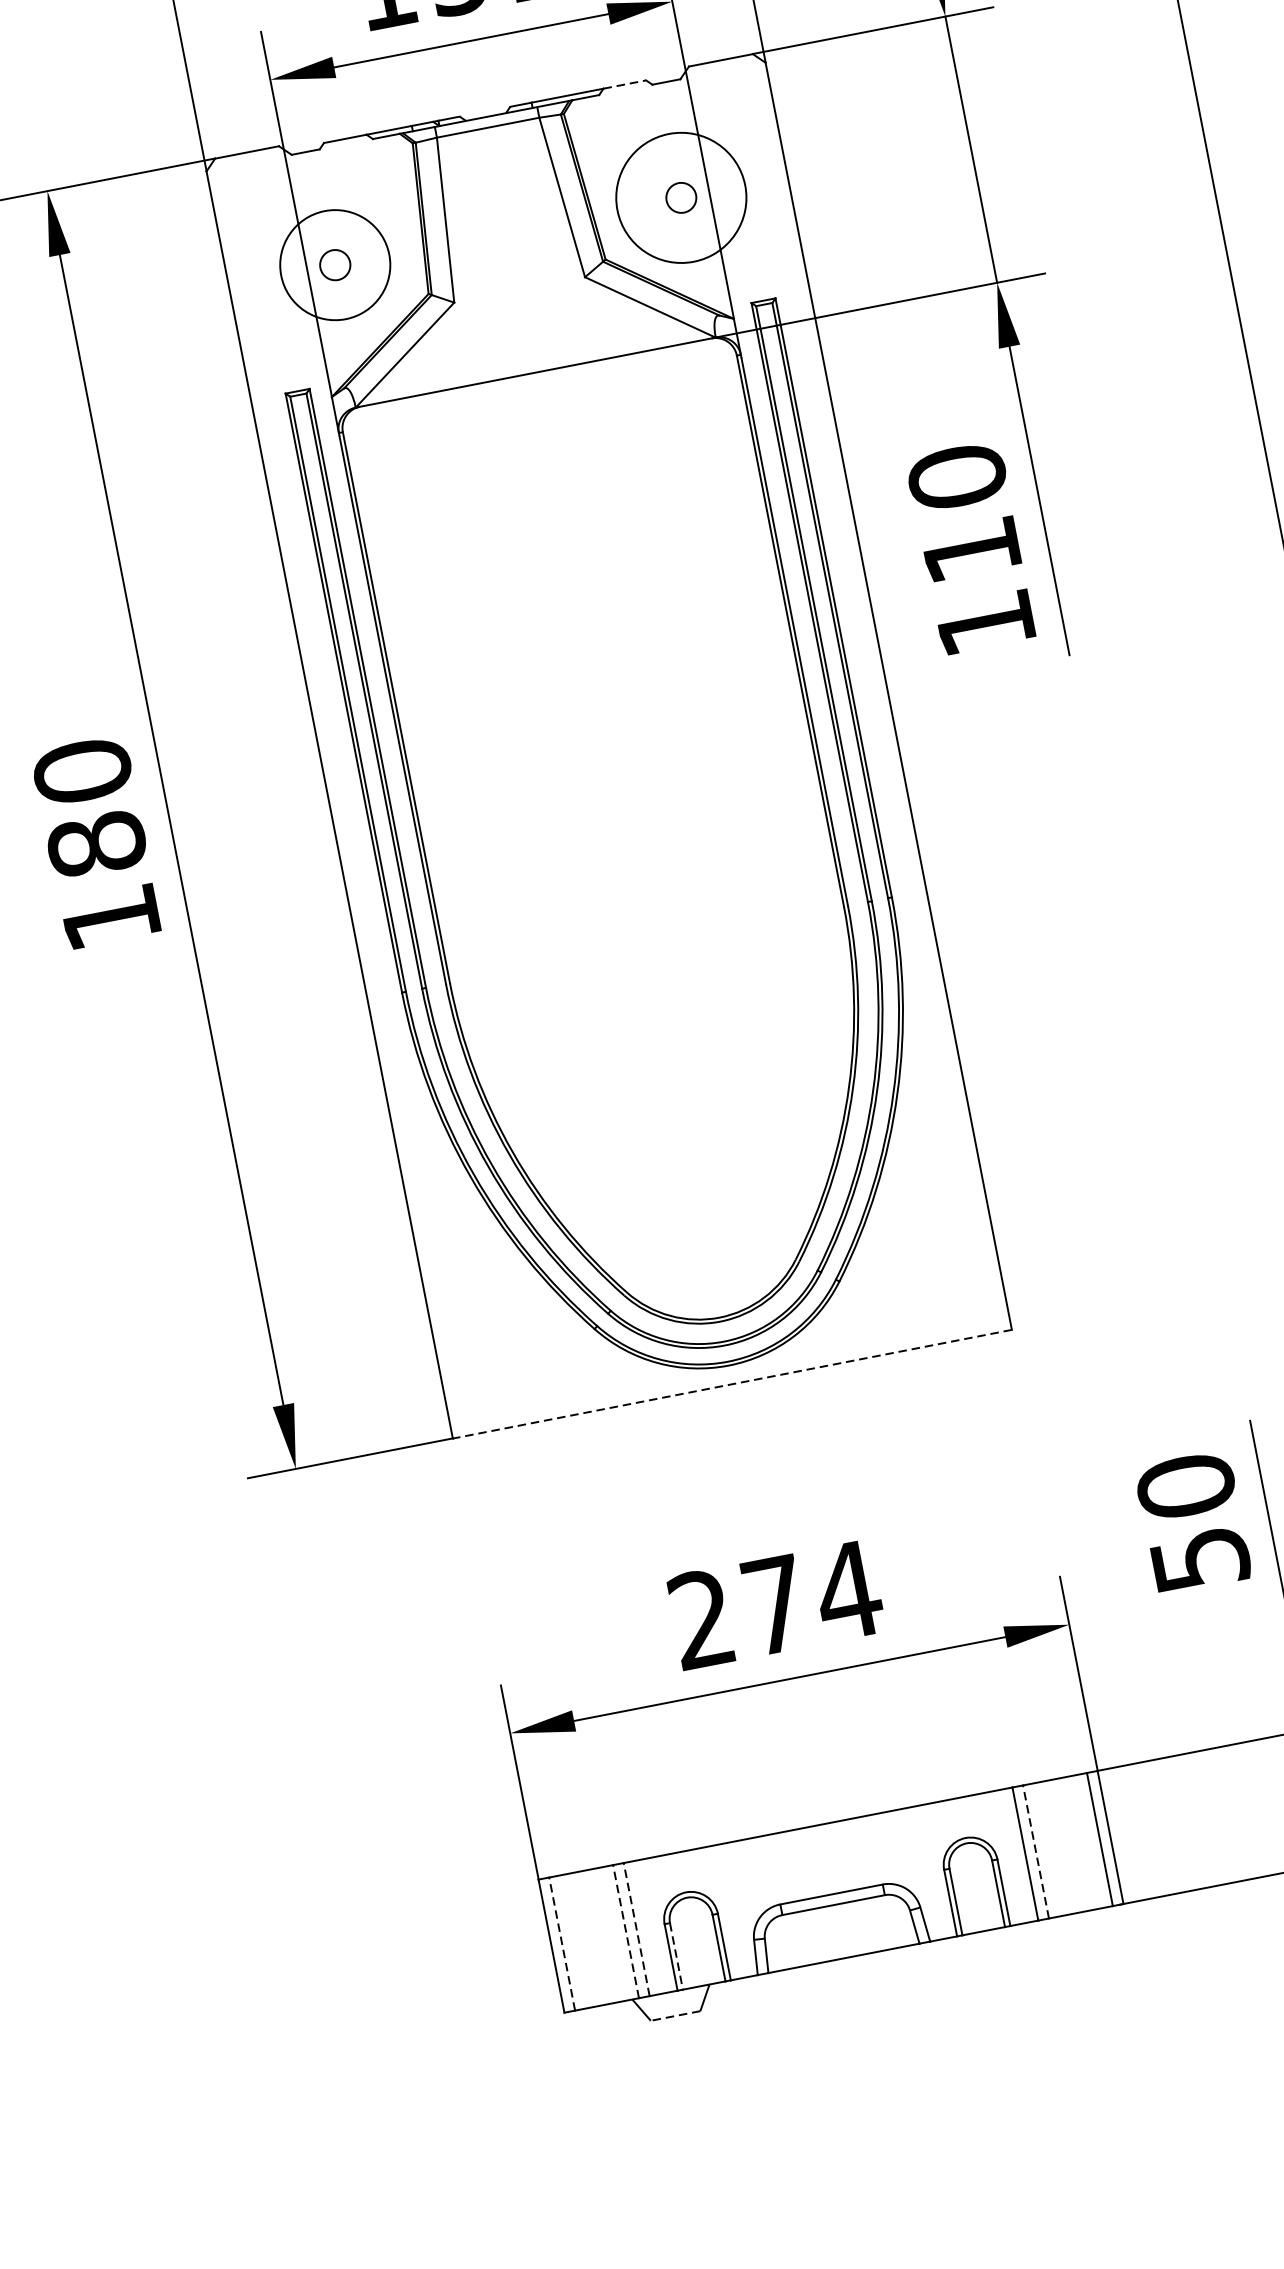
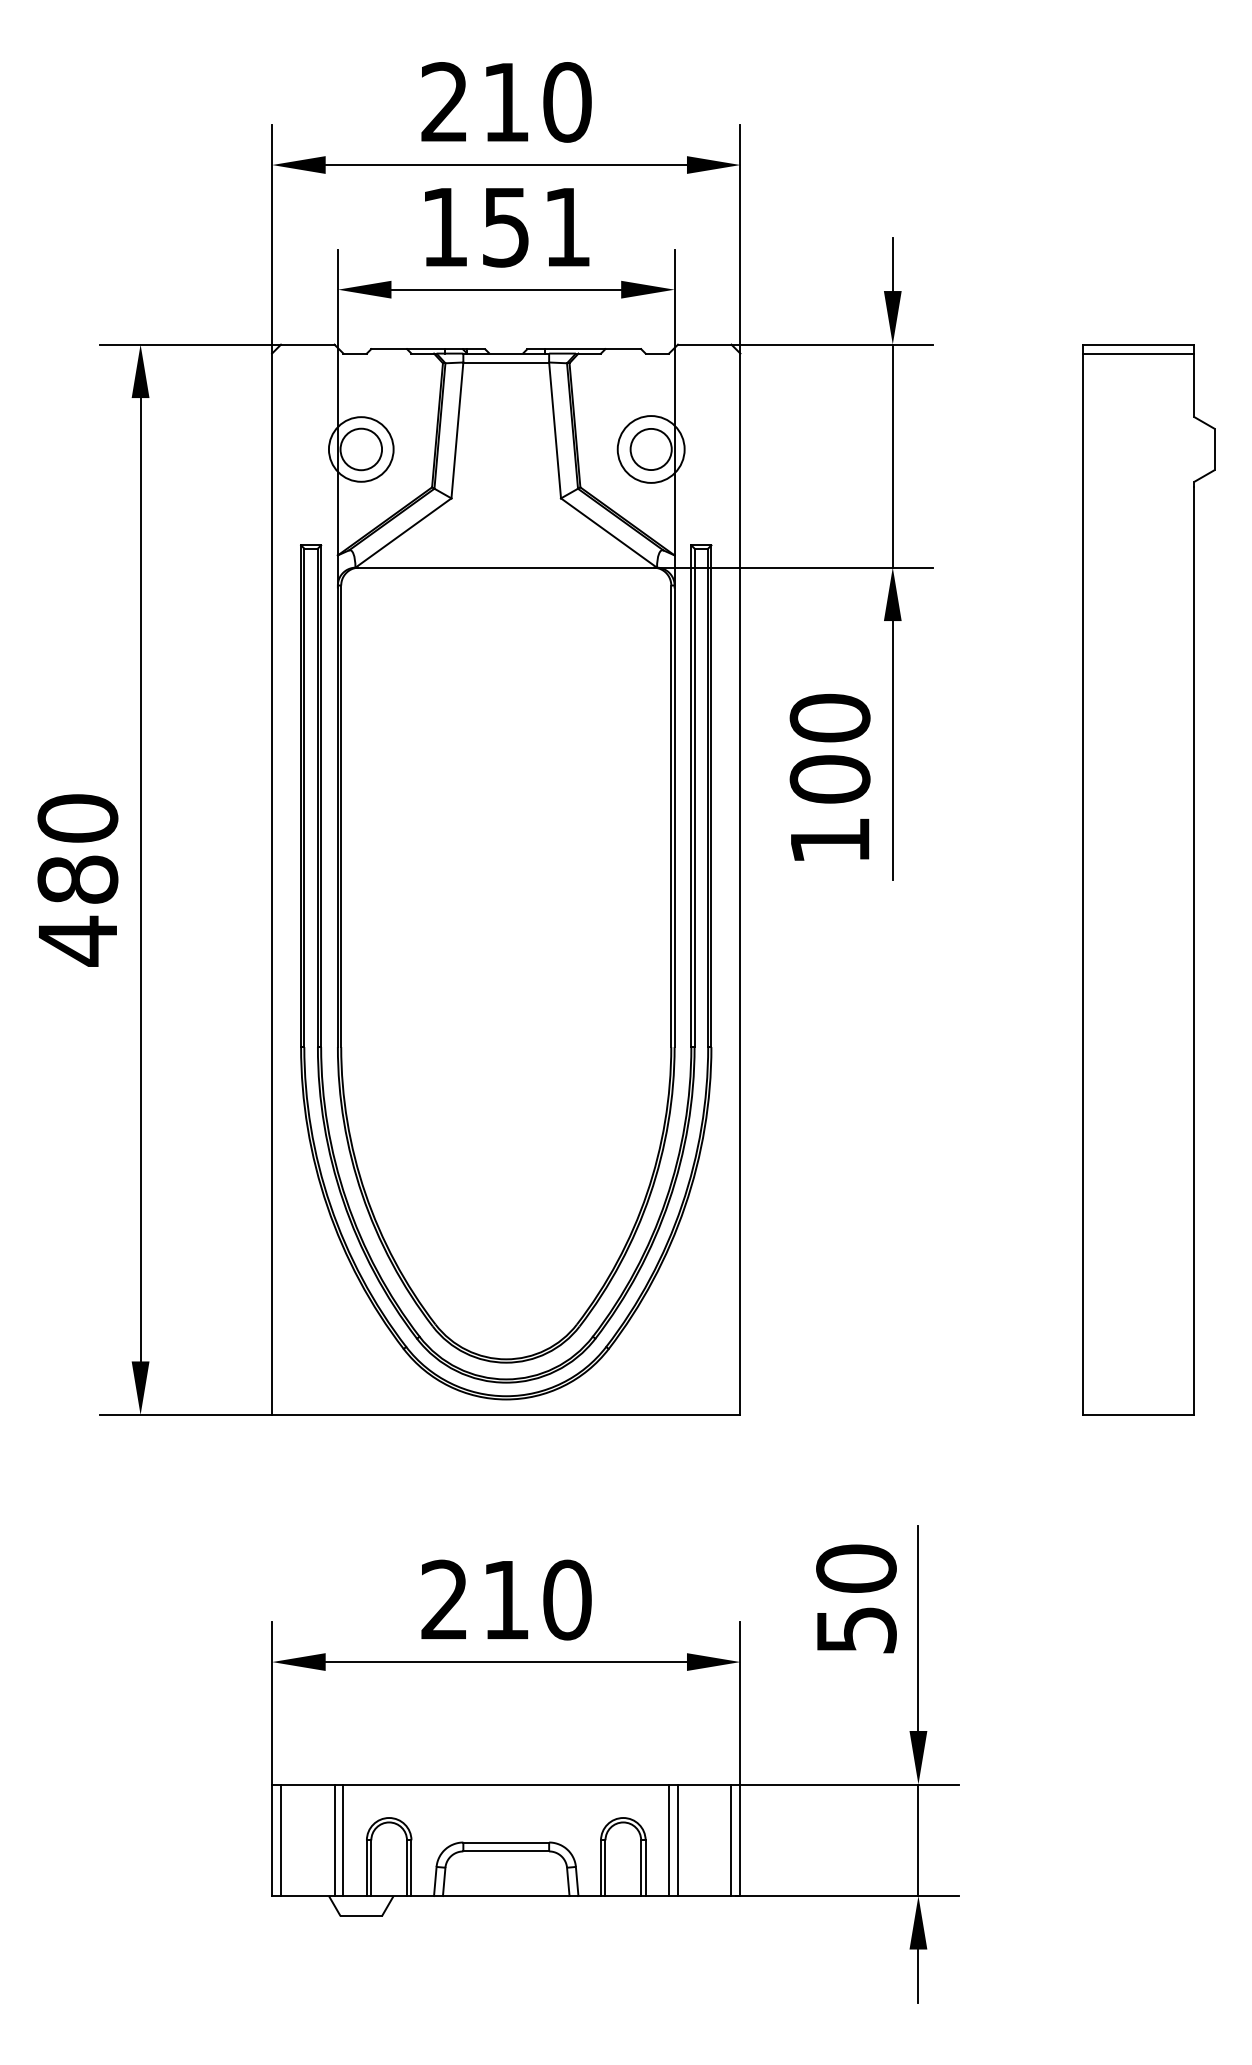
line: (625, 84) -> (623, 349), dashed -> solid
circle: (680, 198) -> (650, 449), size x0.62
circle: (680, 198) -> (650, 449), size x1.67
circle: (334, 265) -> (360, 449), size x0.71
circle: (335, 265) -> (361, 449), size x1.67
text: (970, 550) -> (829, 779), 110 -> 100
text: (110, 917) -> (77, 940), 180 -> 480
line: (731, 1384) -> (505, 1415), dashed -> solid
text: (812, 1597) -> (537, 1599), 274 -> 210
line: (1035, 1852) -> (677, 1840), dashed -> solid
line: (636, 1929) -> (343, 1840), dashed -> solid
line: (626, 1931) -> (334, 1840), dashed -> solid
line: (562, 1944) -> (281, 1840), dashed -> solid
line: (676, 1956) -> (371, 1868), dashed -> solid
line: (675, 2016) -> (361, 1916), dashed -> solid

